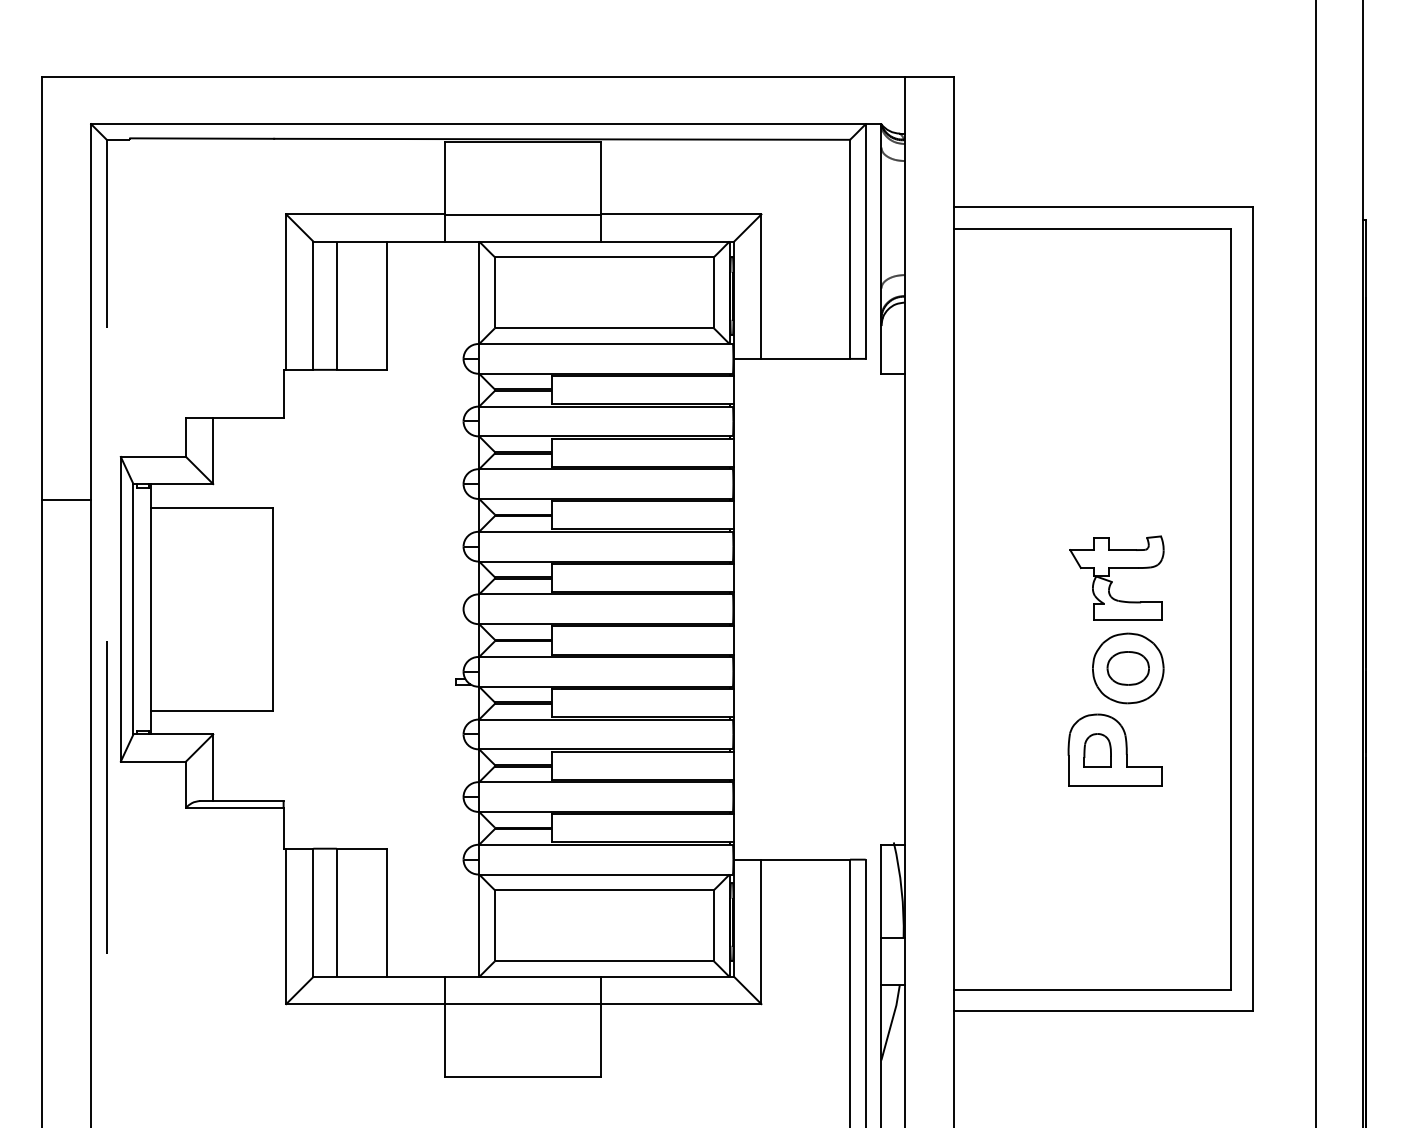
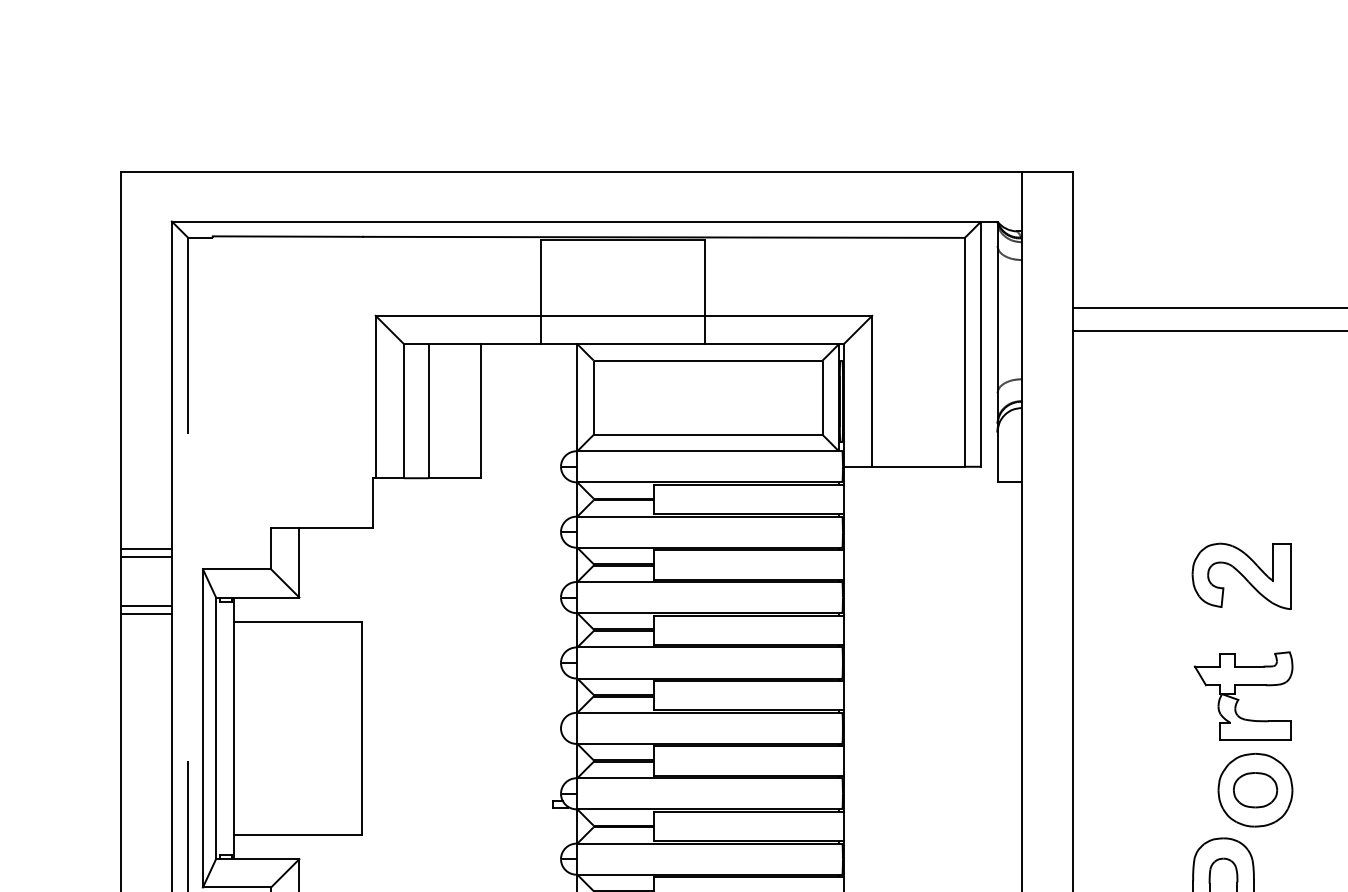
line: (66, 437) -> (146, 548), added
line: (66, 444) -> (146, 556), added
part: (1114, 463) -> (1241, 576), added
line: (66, 491) -> (146, 605), added

